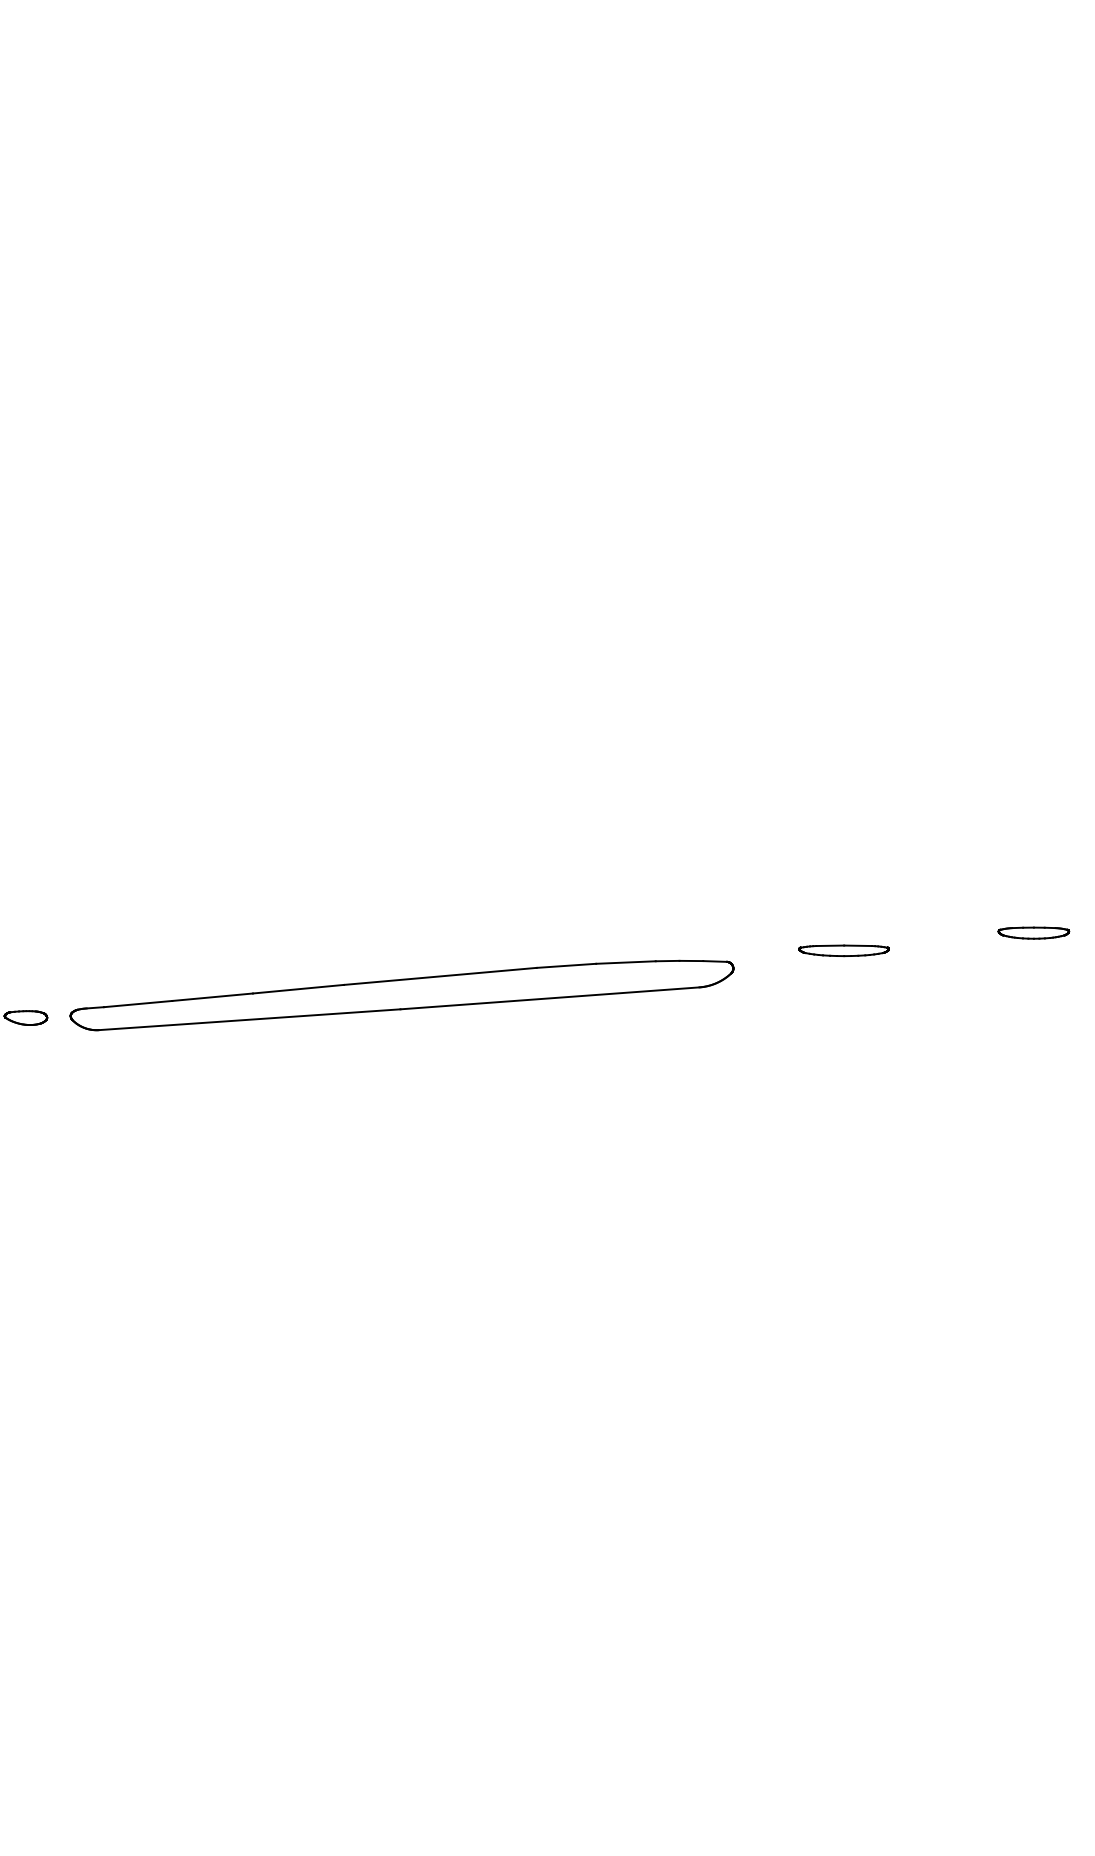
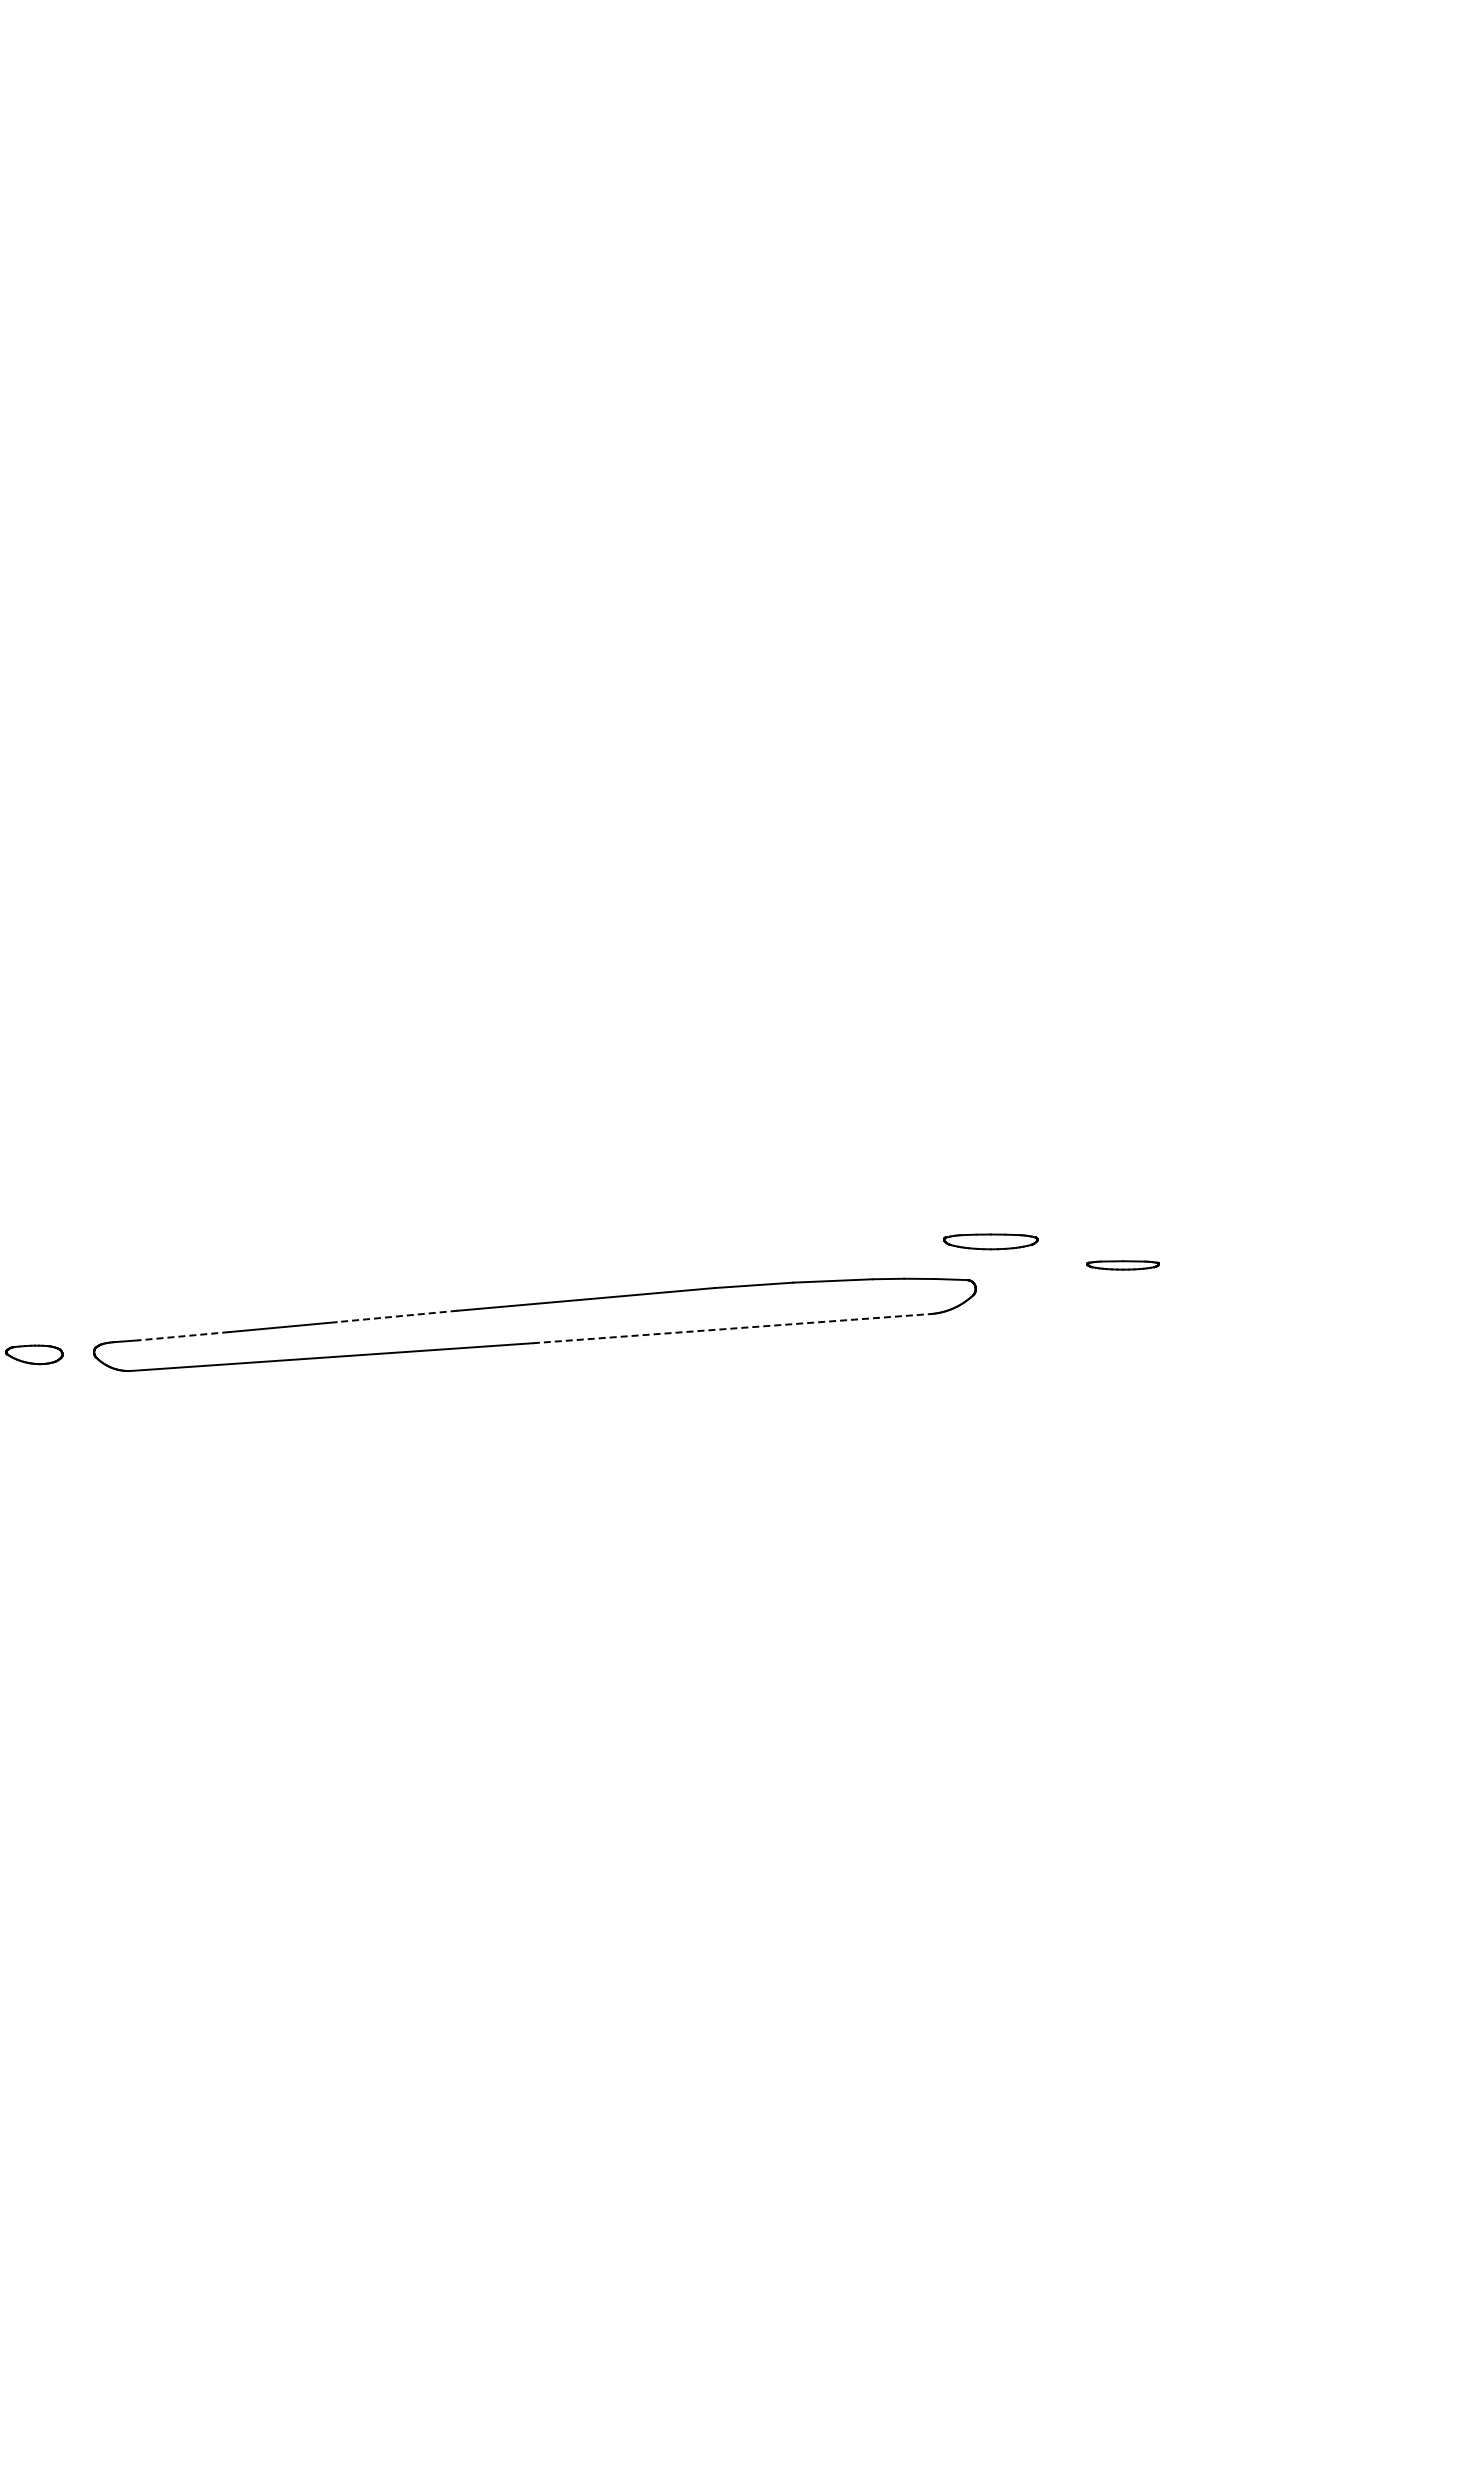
part: (1033, 932) -> (990, 1241), moved
part: (843, 950) -> (1122, 1265), size x0.6
line: (298, 989) -> (397, 1316), solid -> dashed
line: (549, 998) -> (731, 1328), solid -> dashed
line: (137, 1004) -> (183, 1336), solid -> dashed

